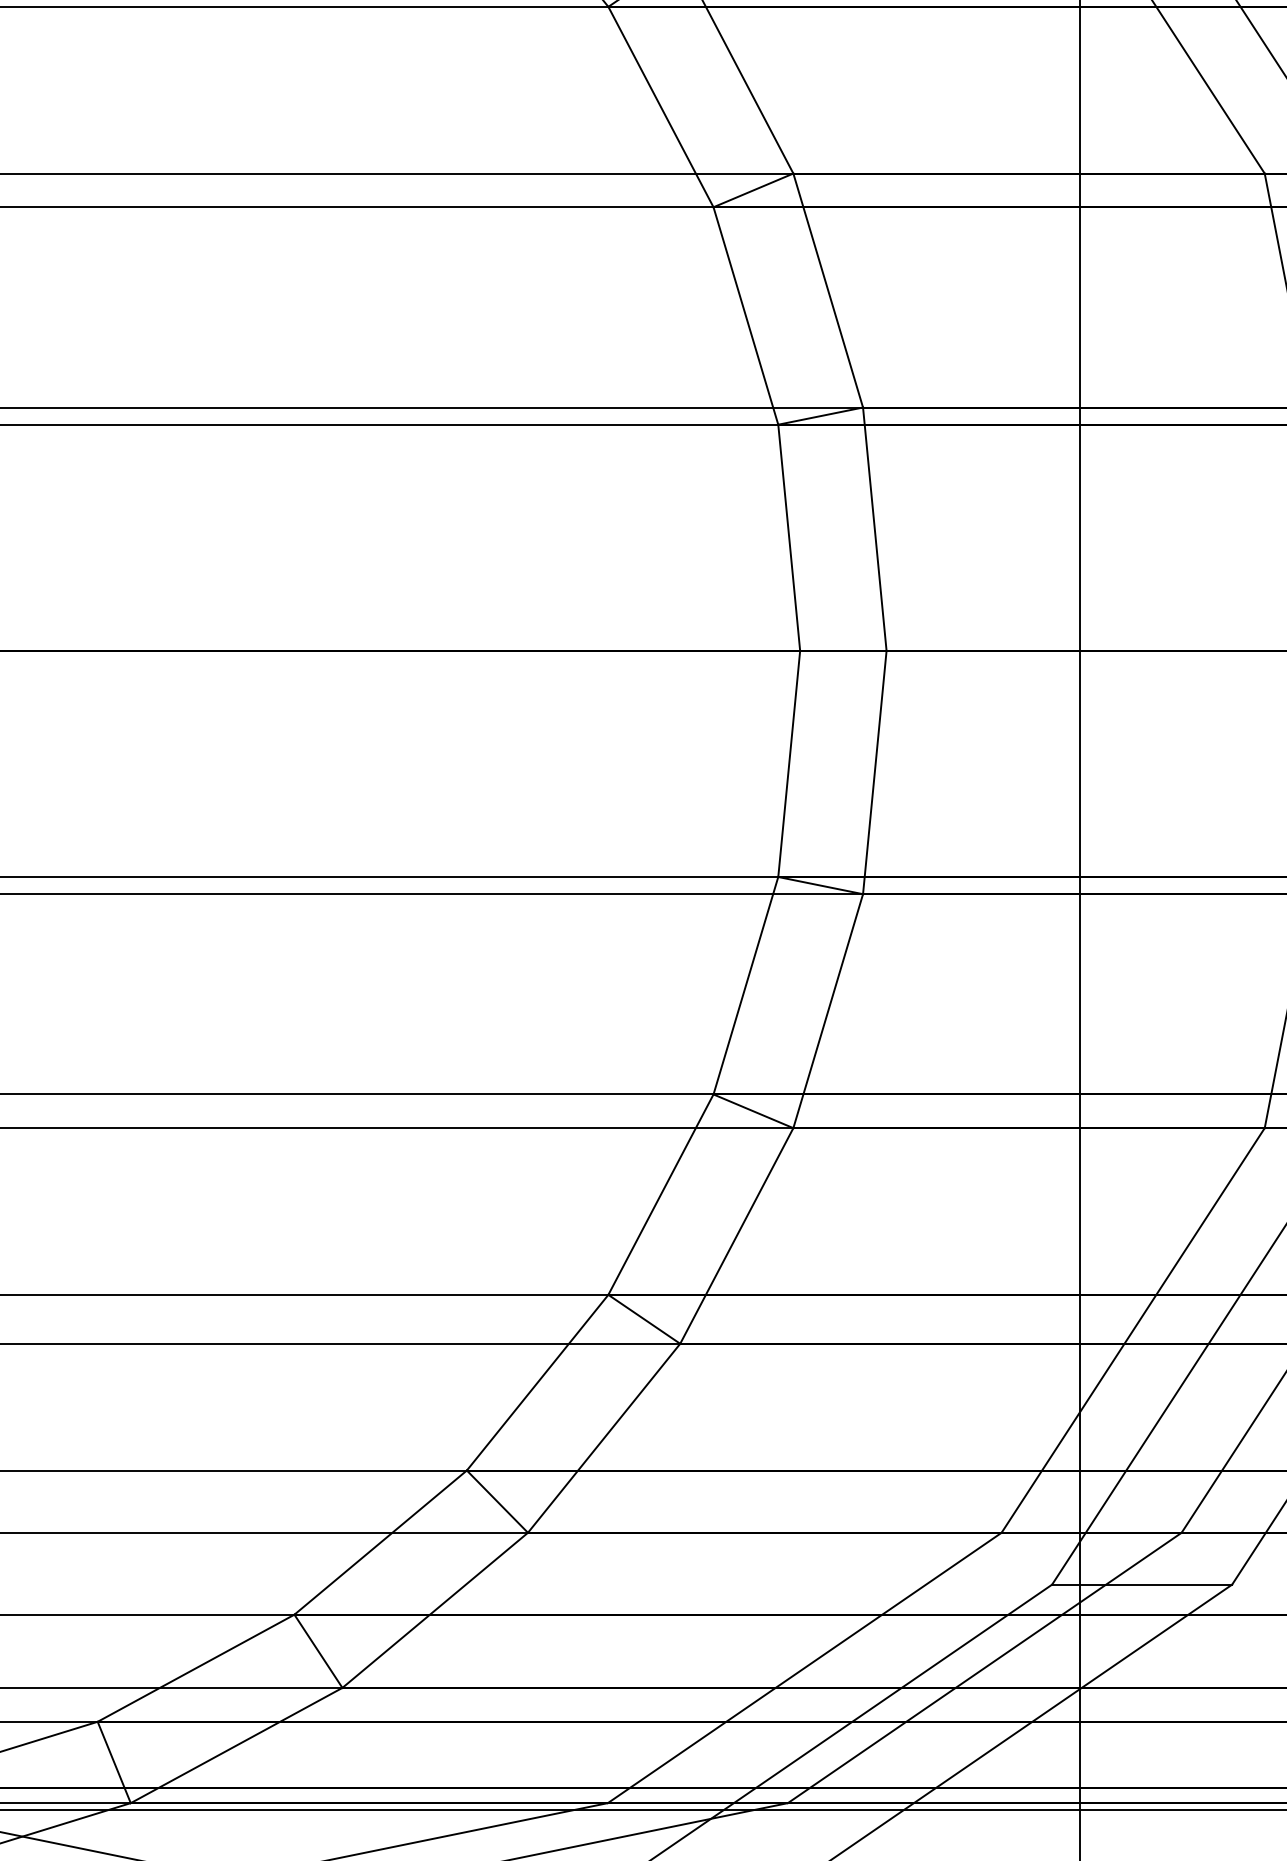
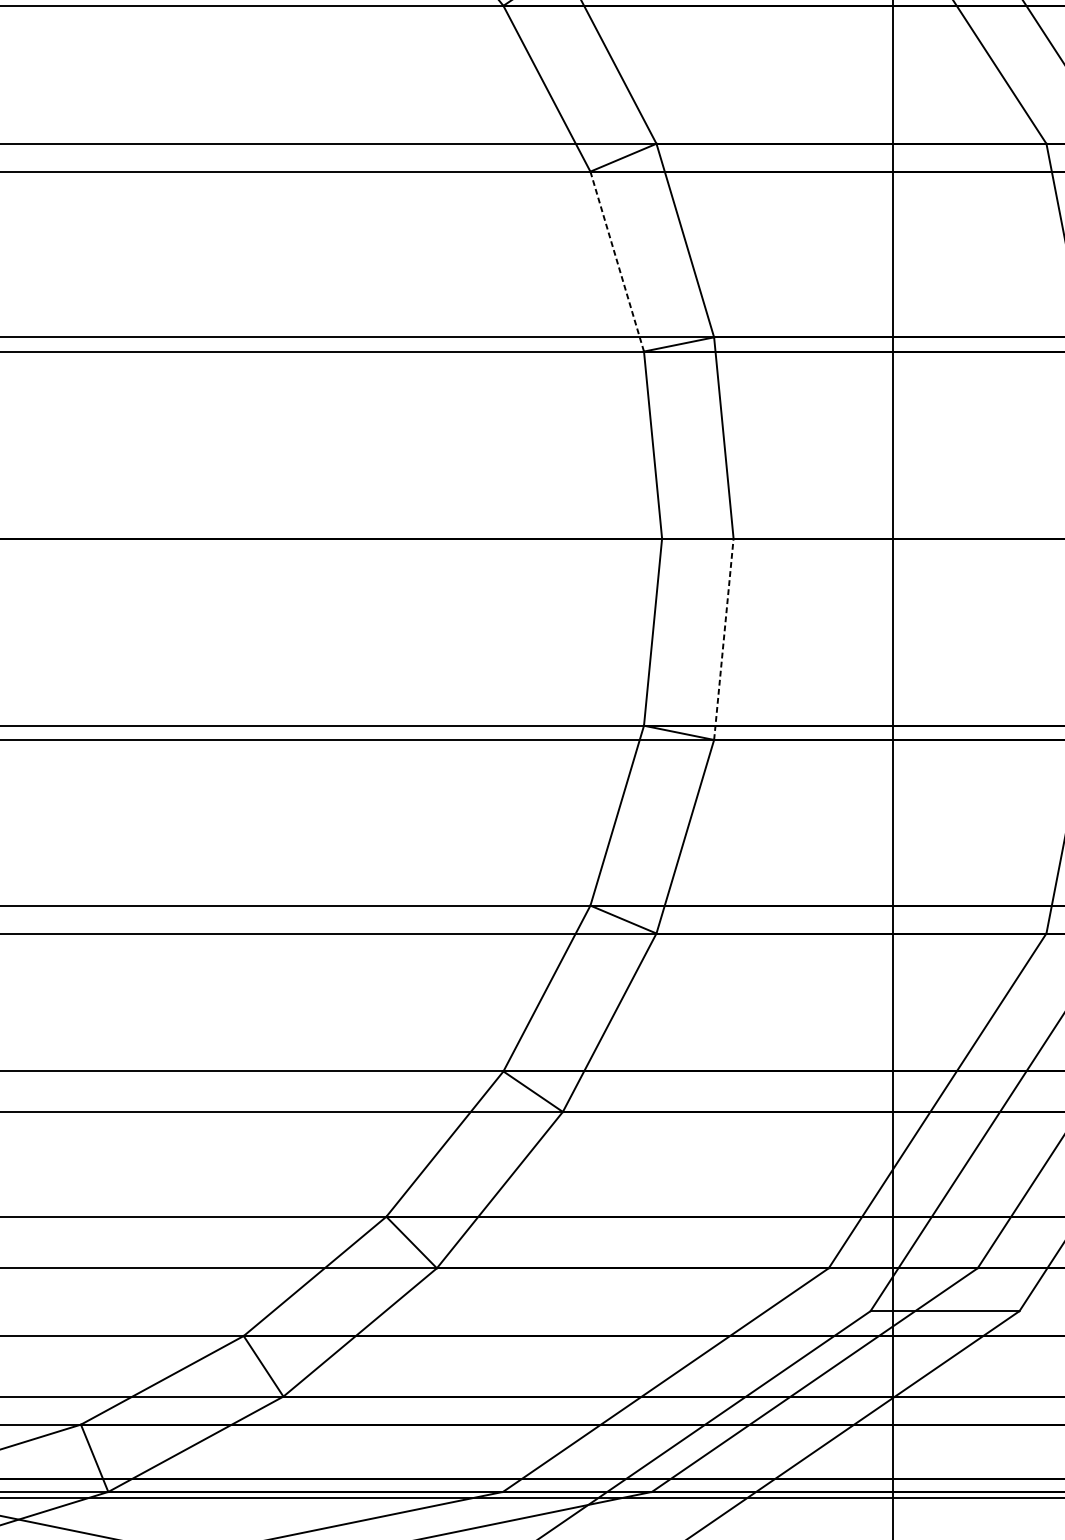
line: (745, 315) -> (616, 261), solid -> dashed
line: (874, 772) -> (723, 639), solid -> dashed

